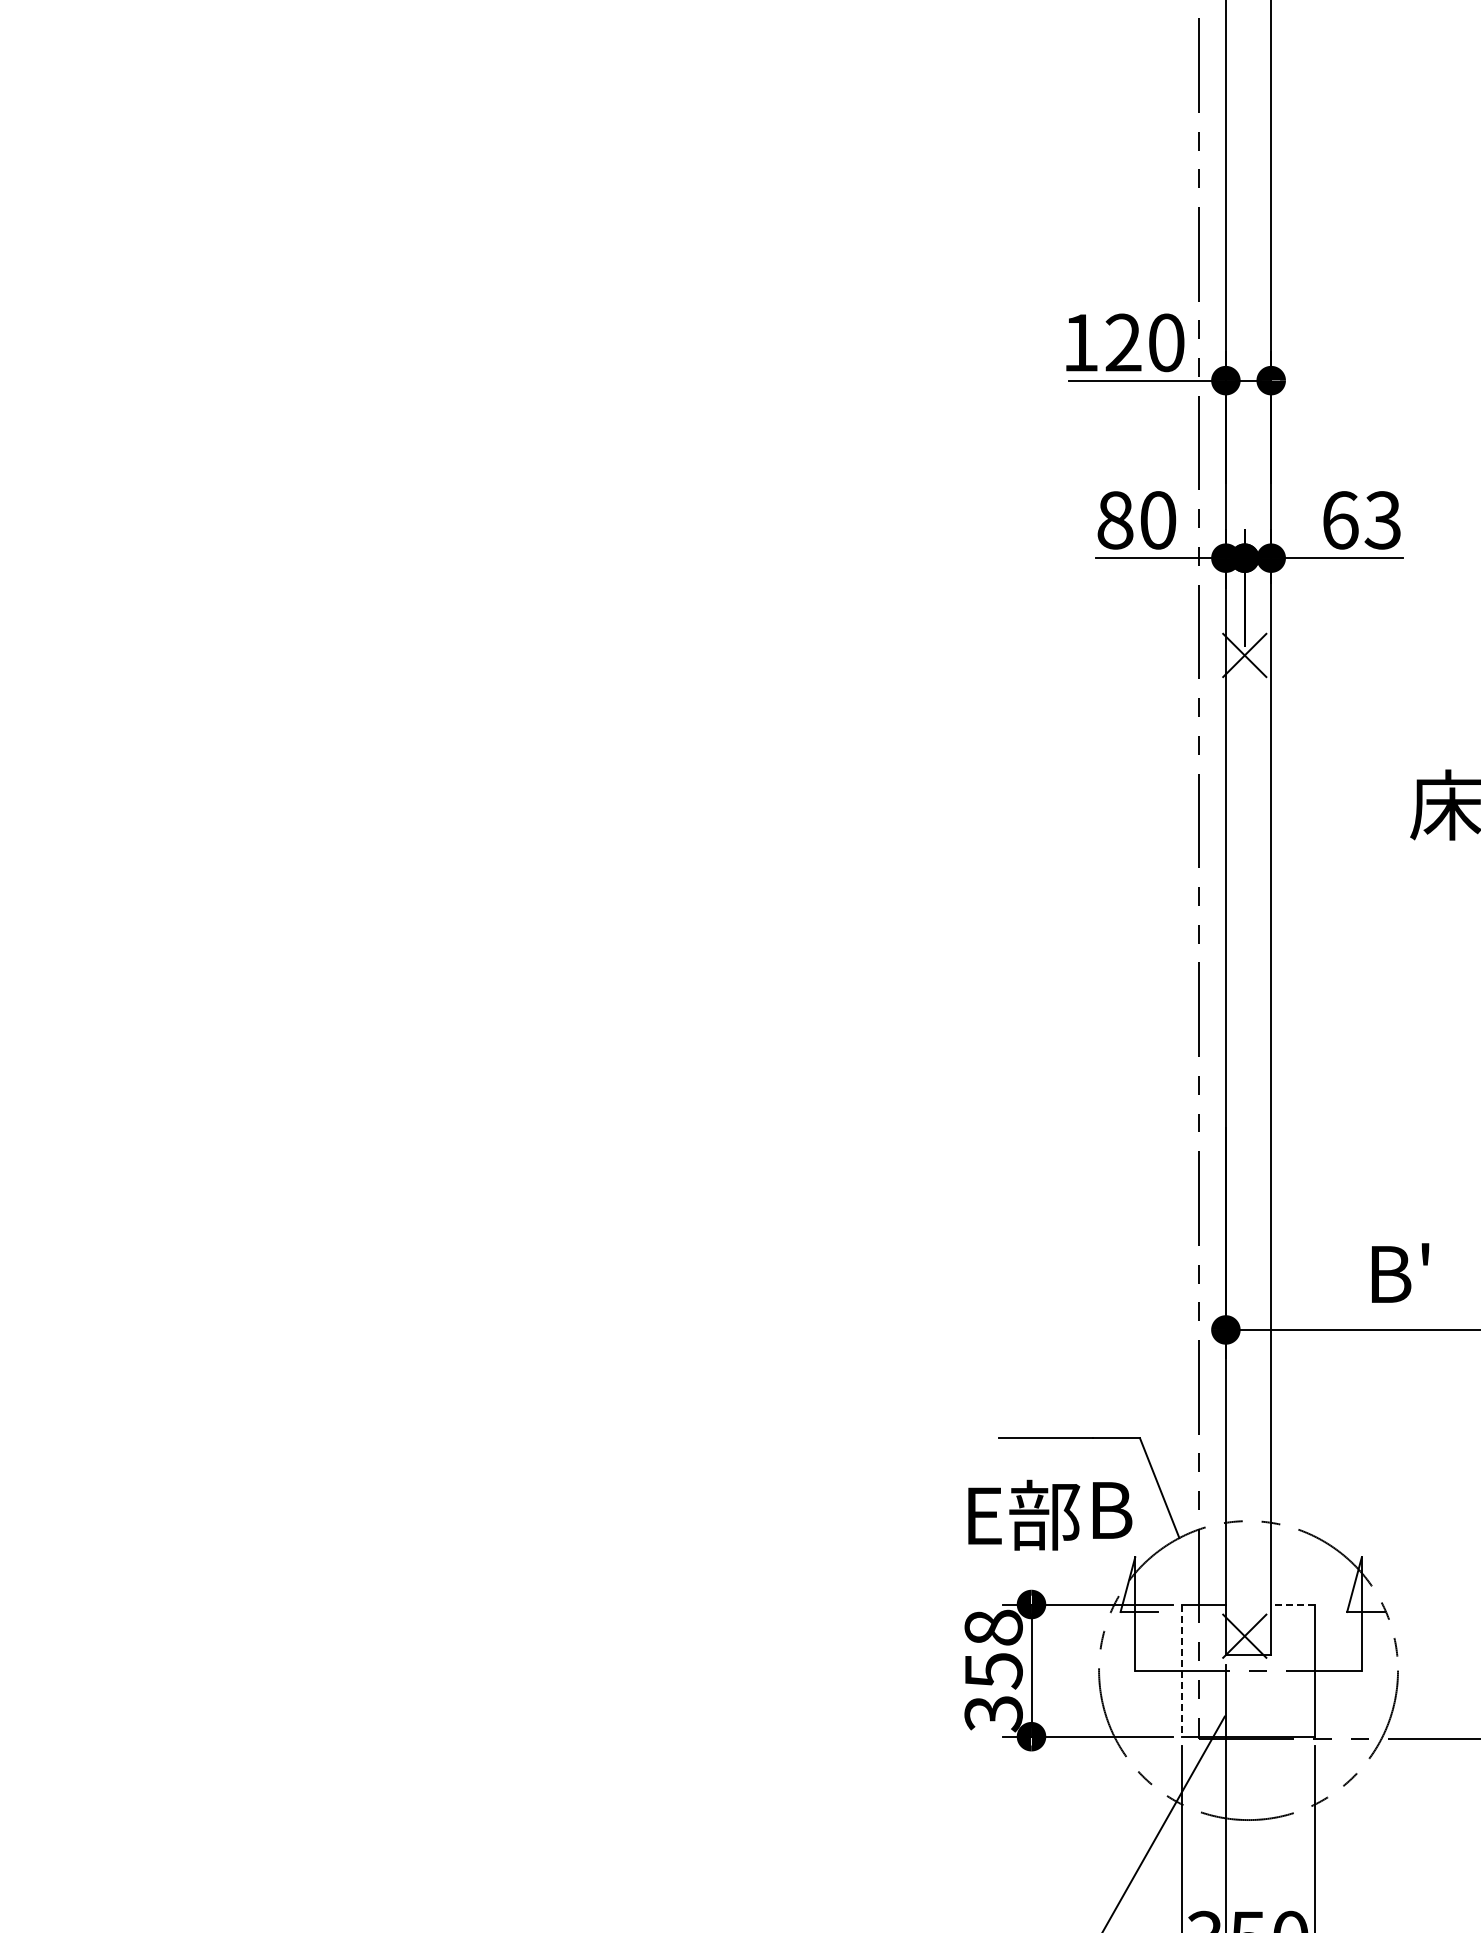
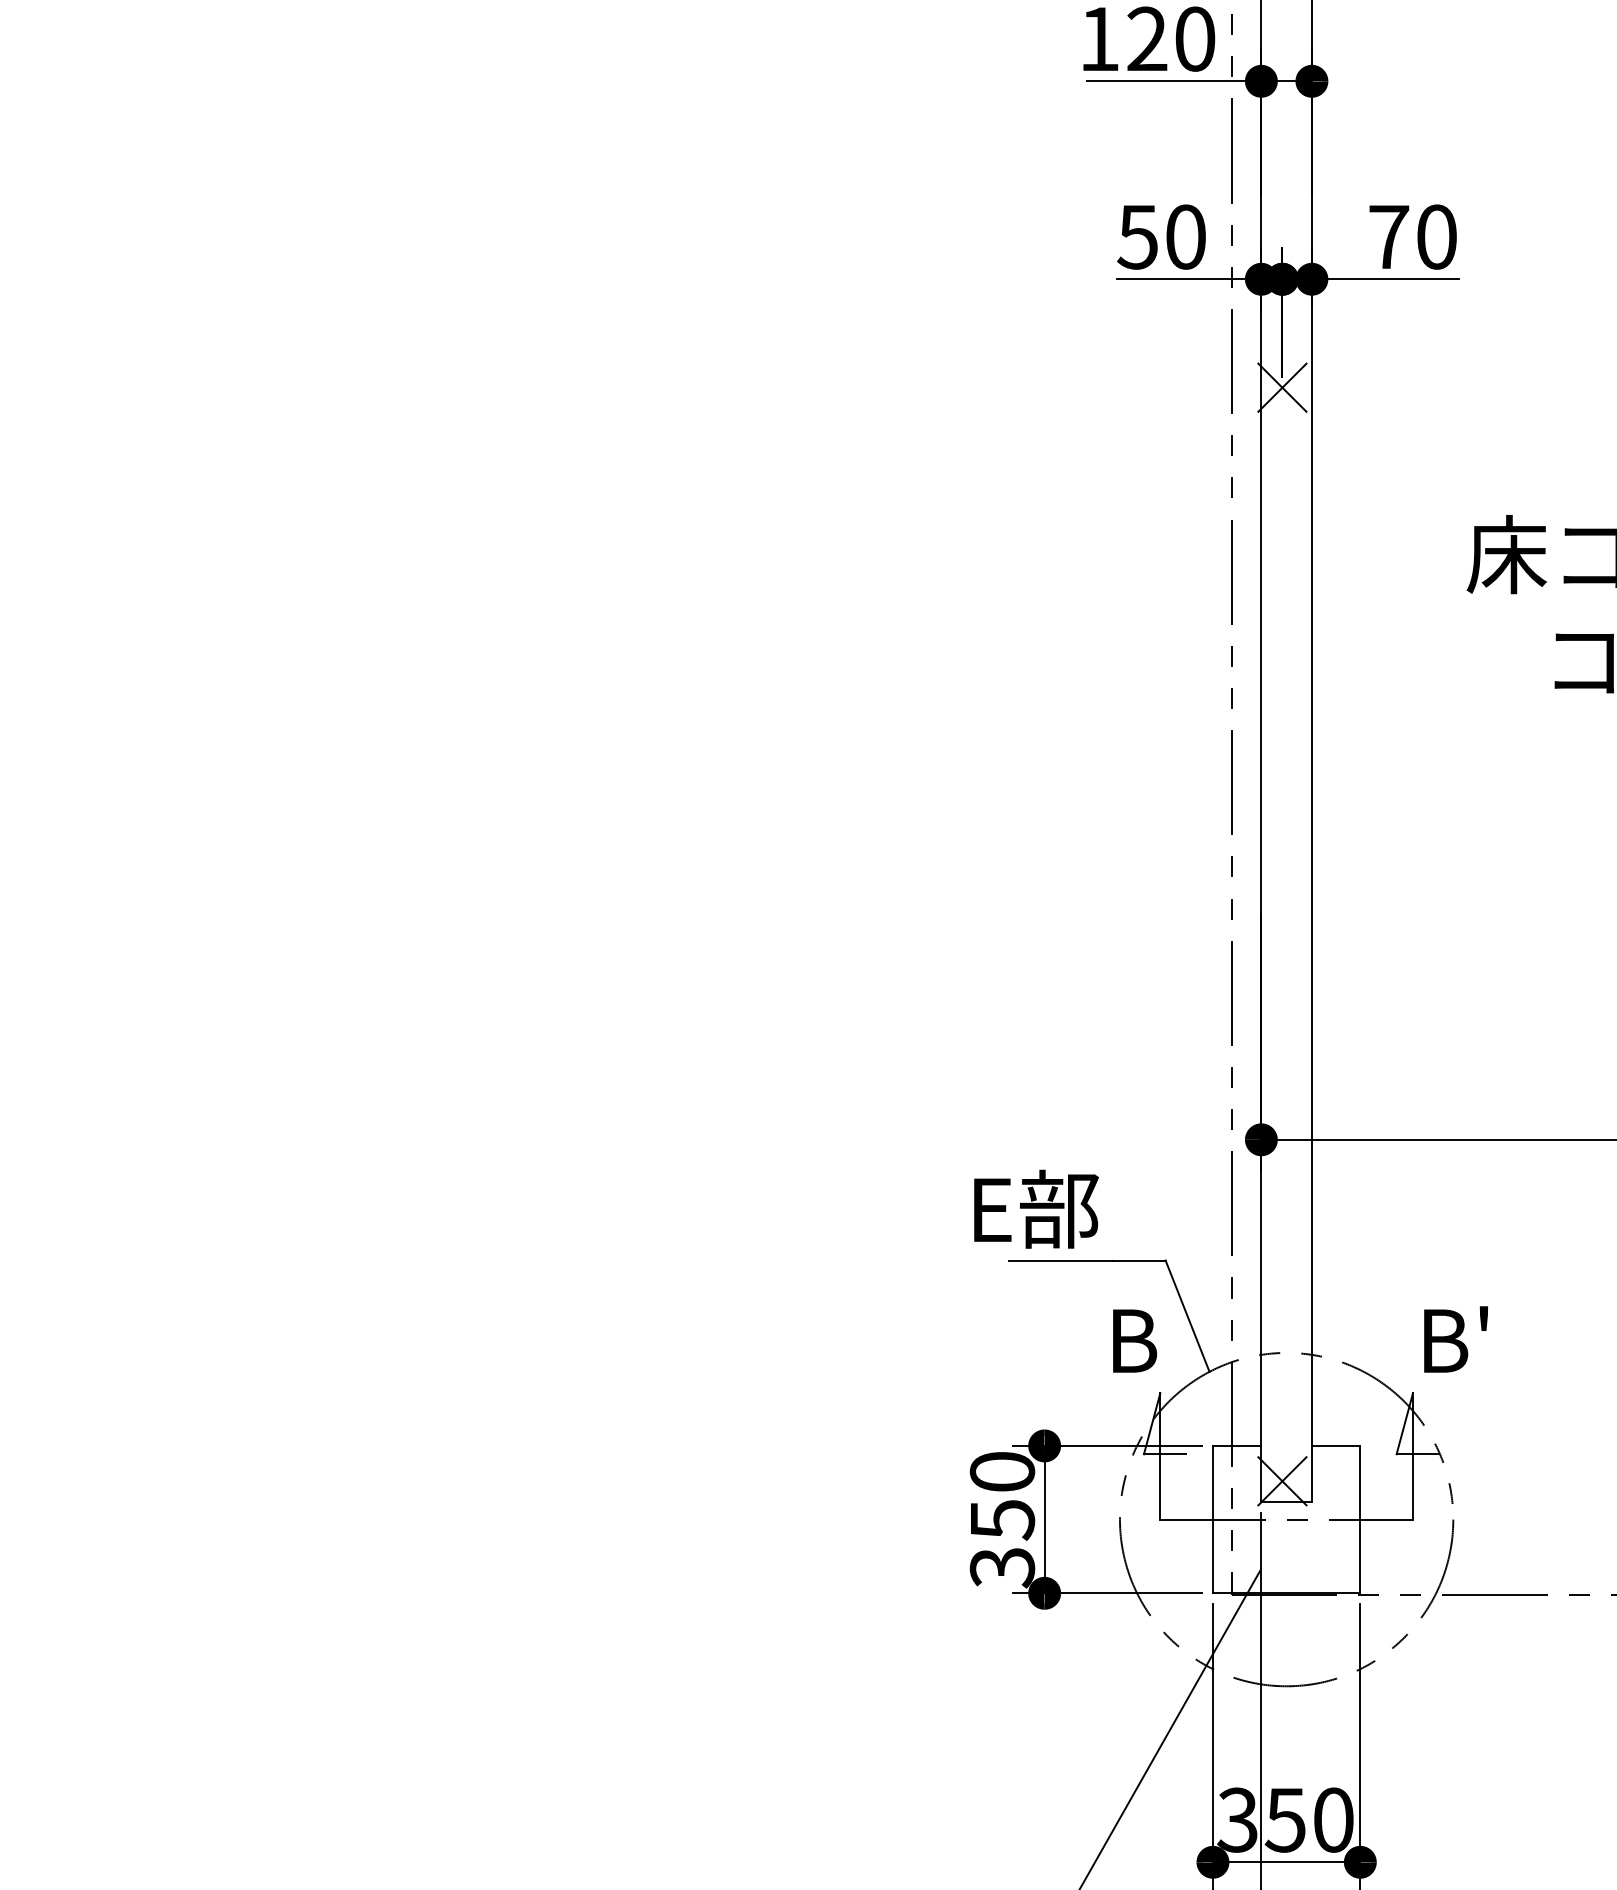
text: (1114, 520) -> (1137, 237), 80 -> 50
text: (1362, 520) -> (1413, 237), 63 -> 70
text: (1400, 1272) -> (1456, 1338), moved
text: (1024, 1514) -> (1036, 1208), moved
line: (1292, 1604) -> (1335, 1445), dashed -> solid
text: (993, 1627) -> (1002, 1471), 358 -> 350
line: (1182, 1671) -> (1212, 1520), dashed -> solid

